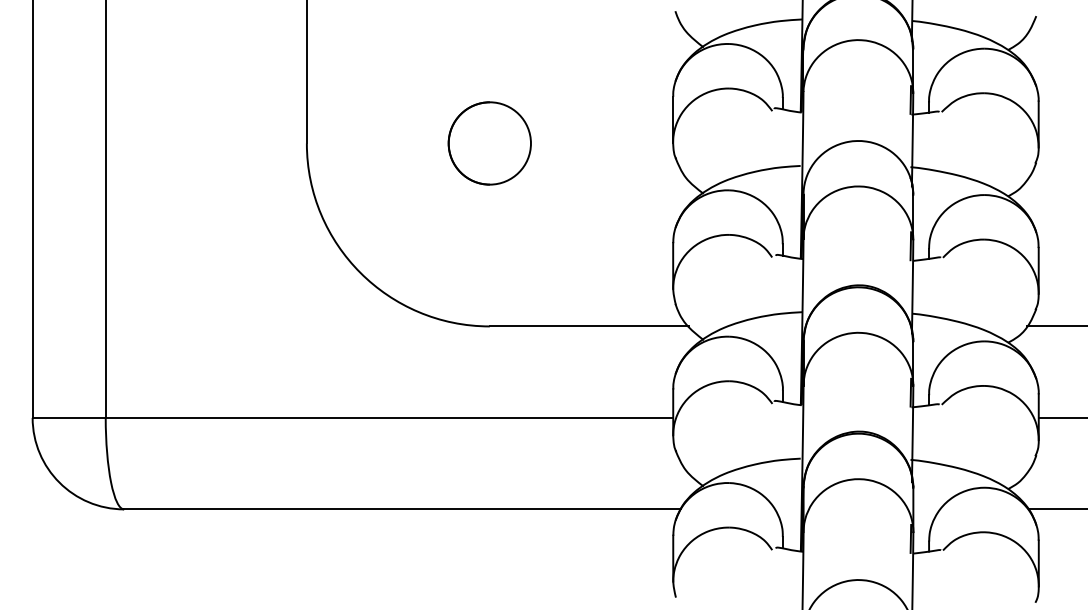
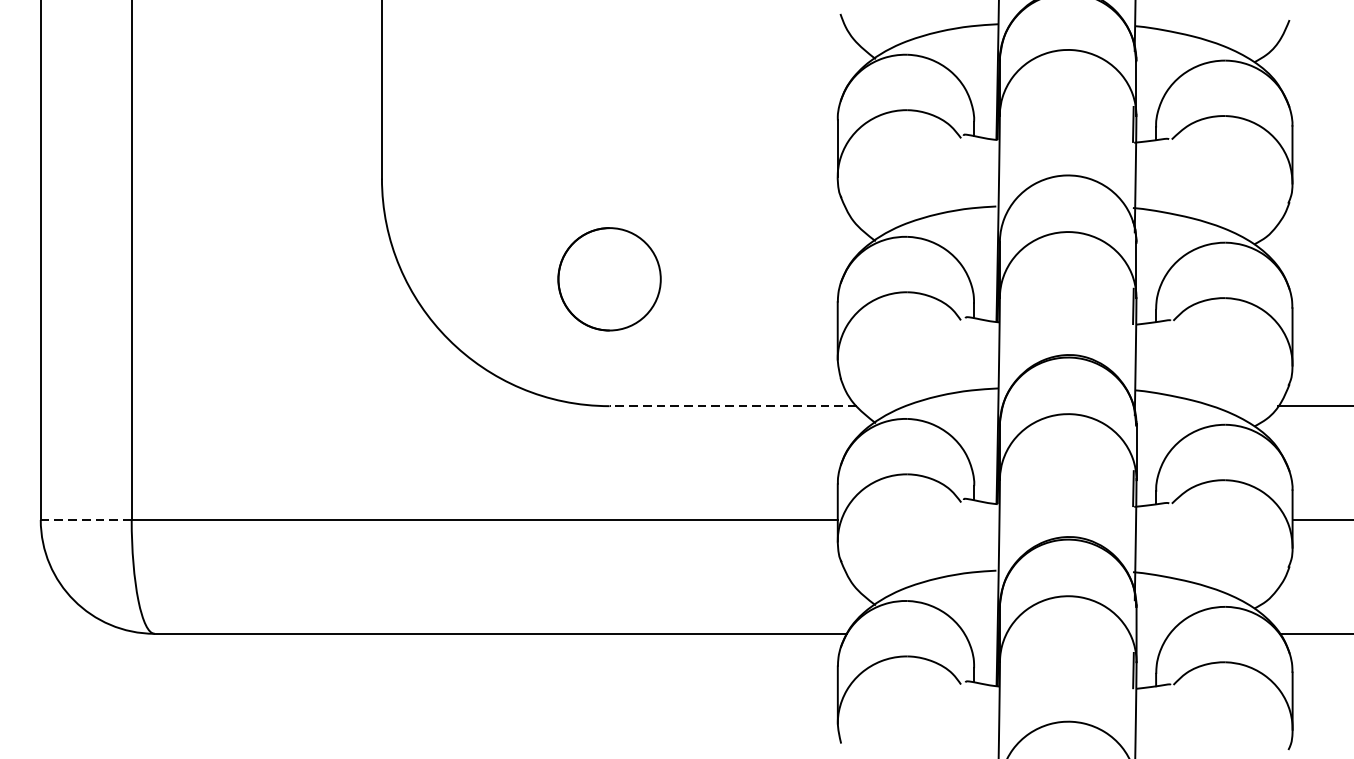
circle: (489, 143) -> (609, 279), moved
line: (588, 326) -> (732, 406), solid -> dashed
line: (69, 417) -> (86, 519), solid -> dashed

